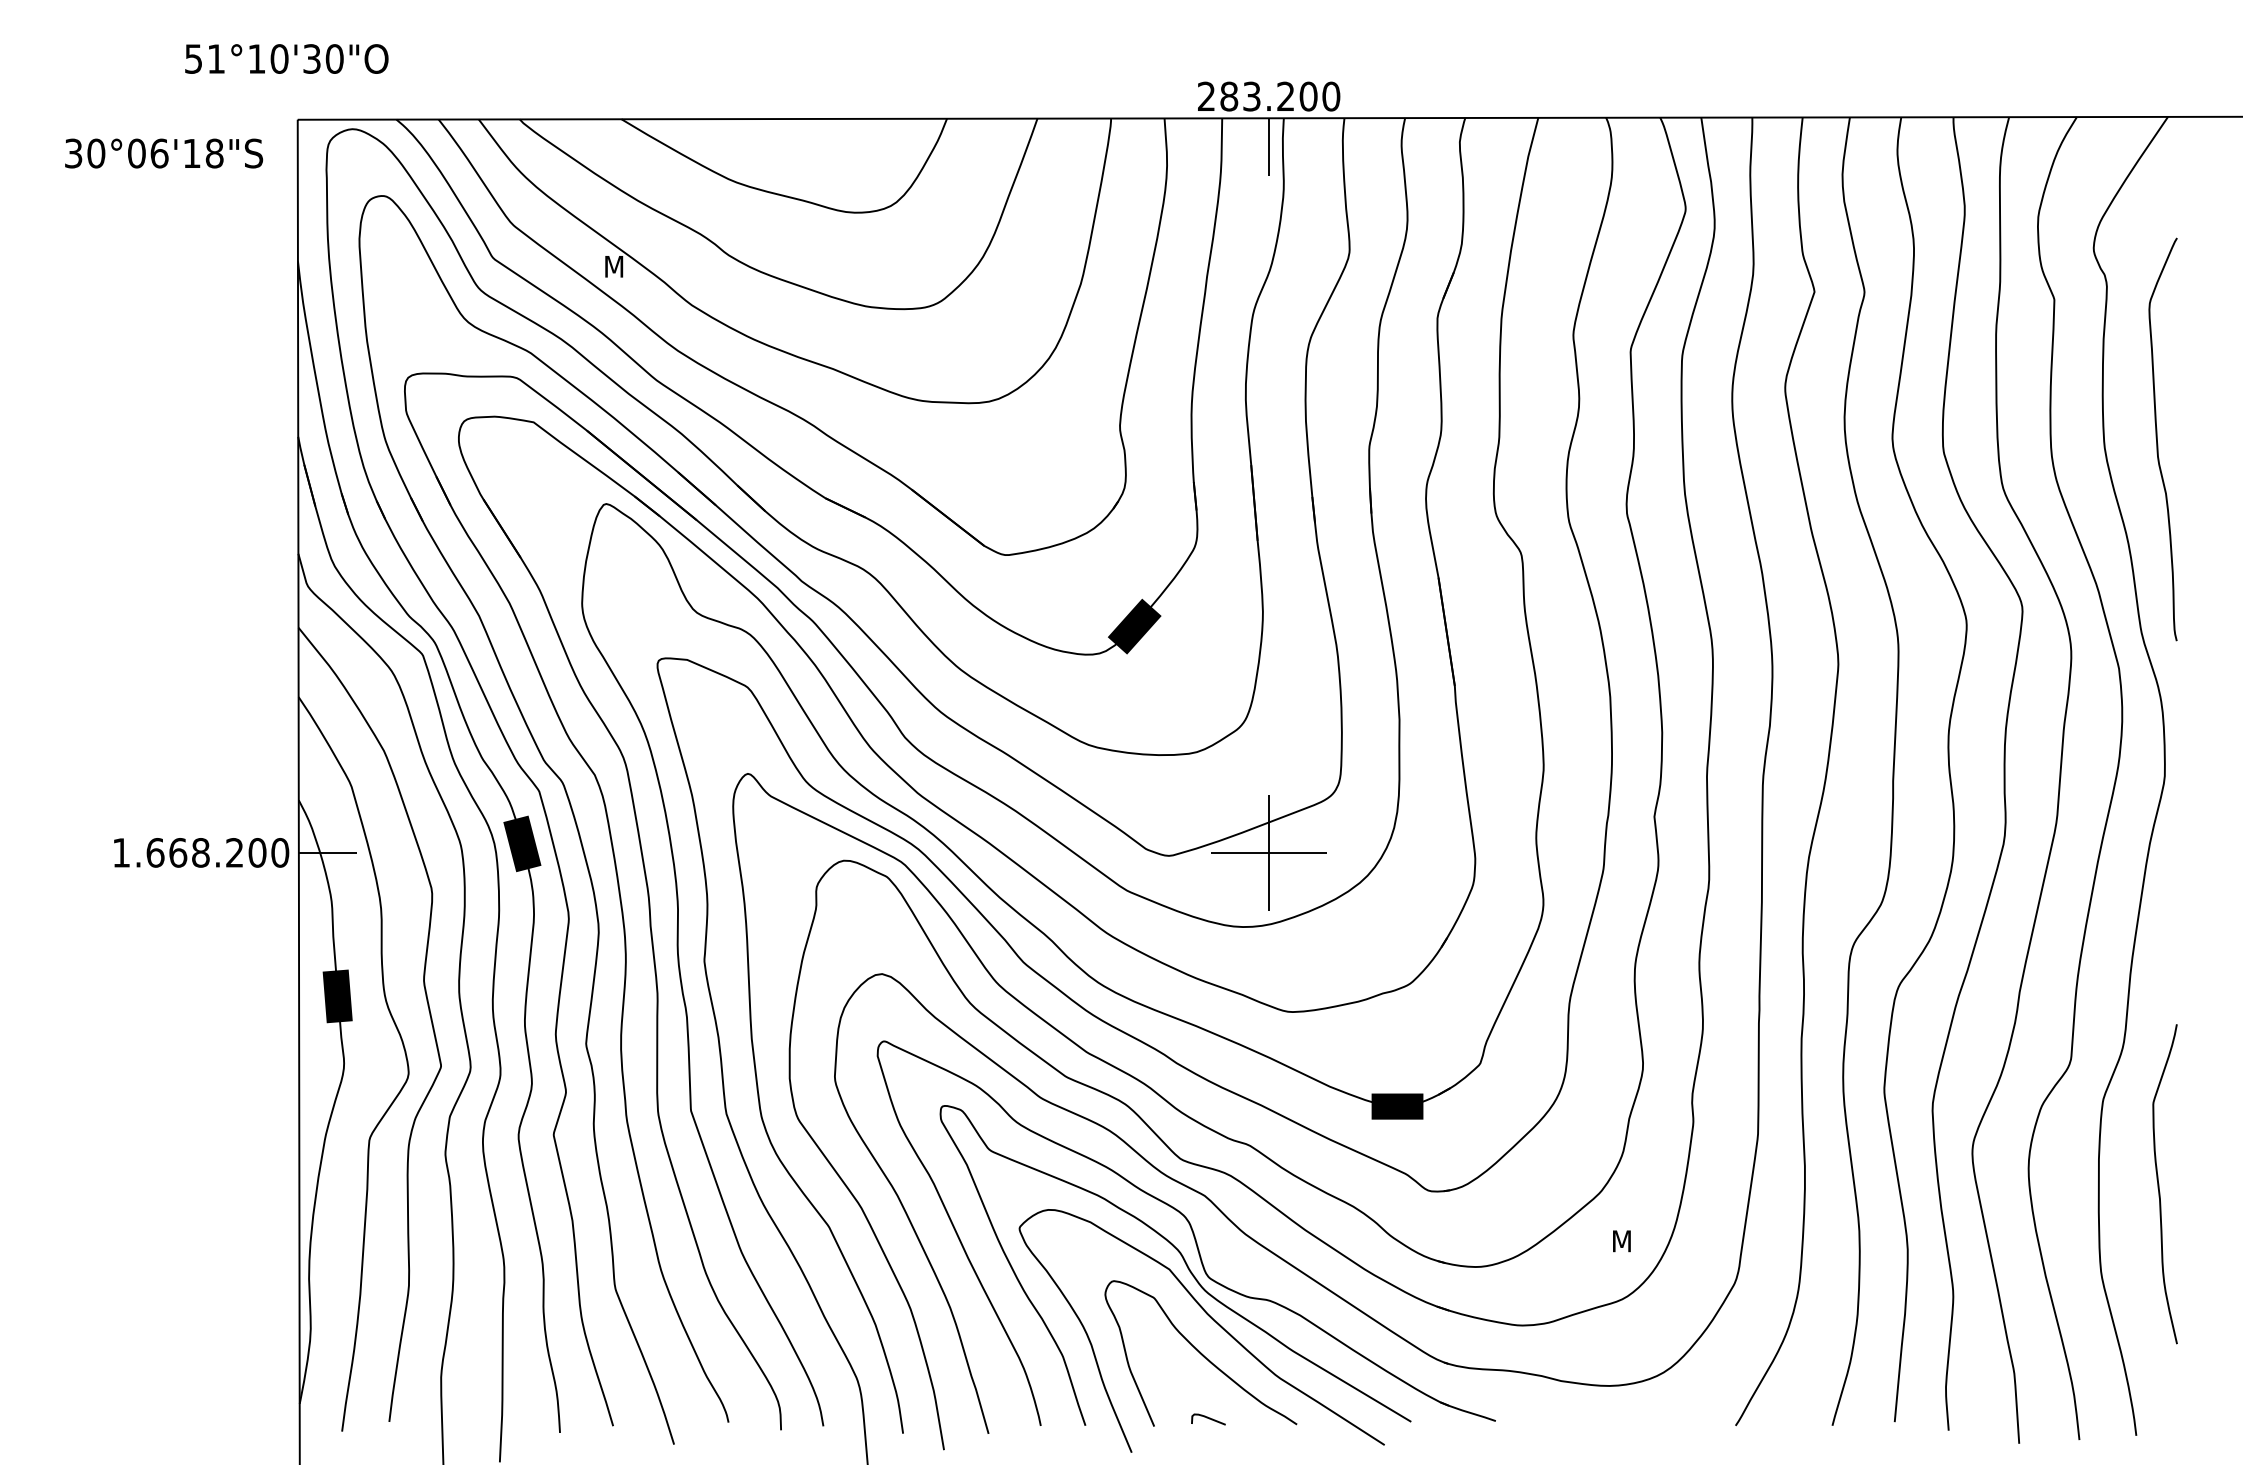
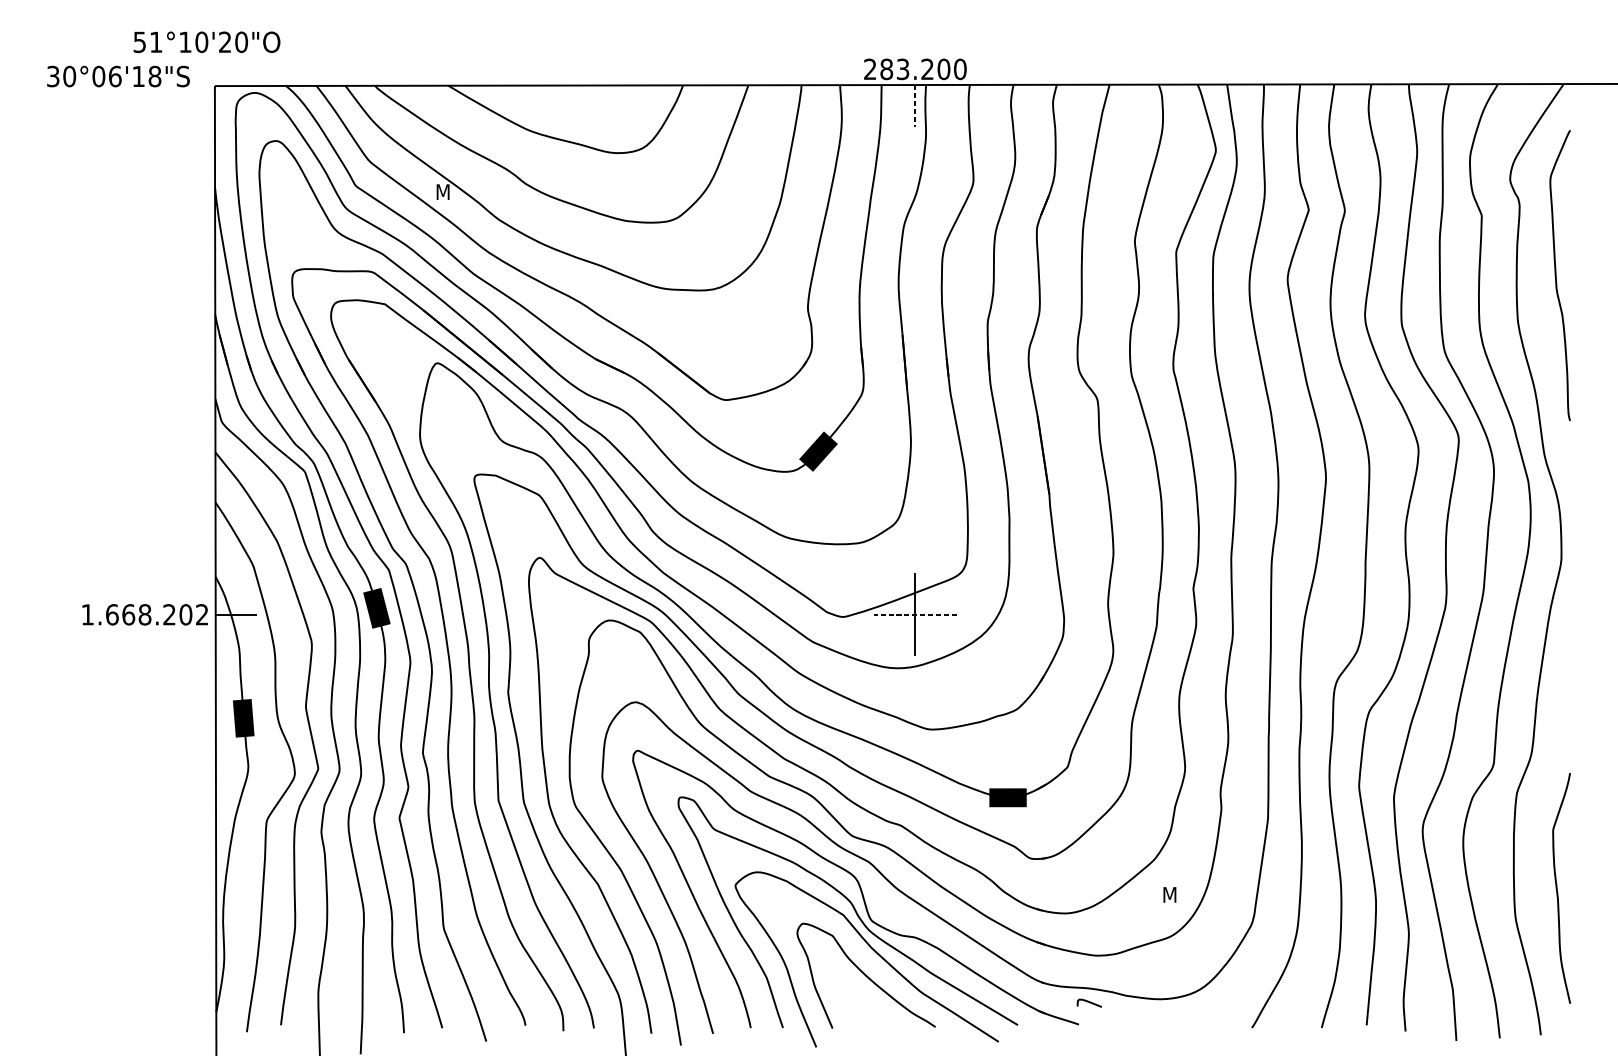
text: (311, 58) -> (224, 41), 51°10'30"O -> 51°10'20"O
line: (1269, 147) -> (915, 106), solid -> dashed
text: (164, 153) -> (118, 76), moved
curve: (2157, 439) -> (1556, 275), moved
text: (280, 852) -> (202, 614), 1.668.200 -> 1.668.202
line: (1269, 852) -> (915, 614), solid -> dashed
curve: (2159, 1184) -> (1557, 888), moved
curve: (1208, 1418) -> (1089, 1002), moved

